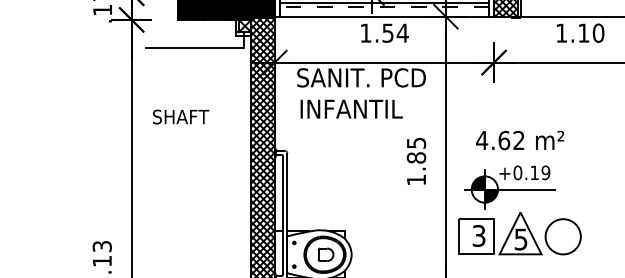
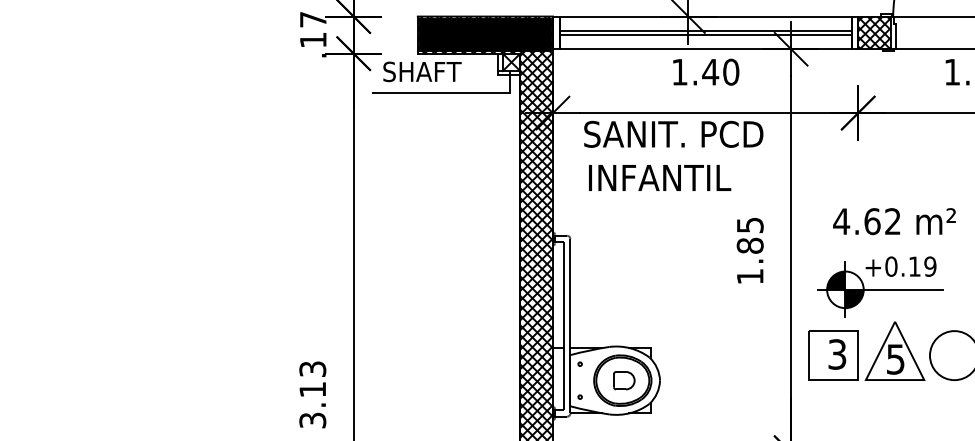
line: (384, 6) -> (705, 35), dashed -> solid
text: (395, 32) -> (720, 71), 1.54 -> 1.40
text: (181, 116) -> (422, 71), moved

